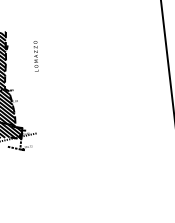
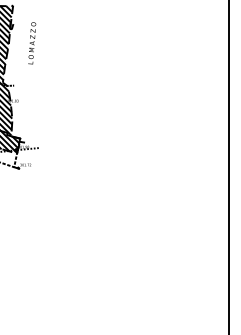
text: (36, 56) -> (32, 43), moved

